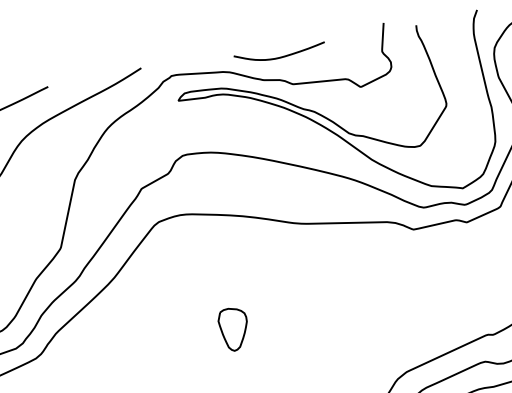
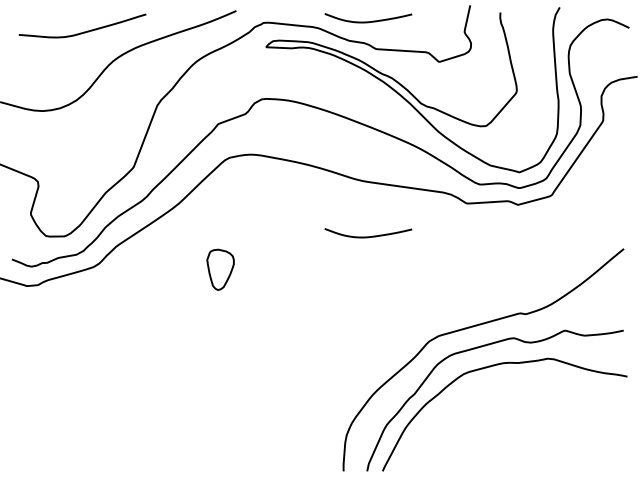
curve: (316, 280) -> (368, 236), added
part: (233, 329) -> (220, 269), moved

